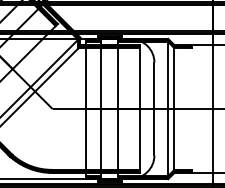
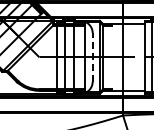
line: (154, 107) -> (92, 56), solid -> dashed

